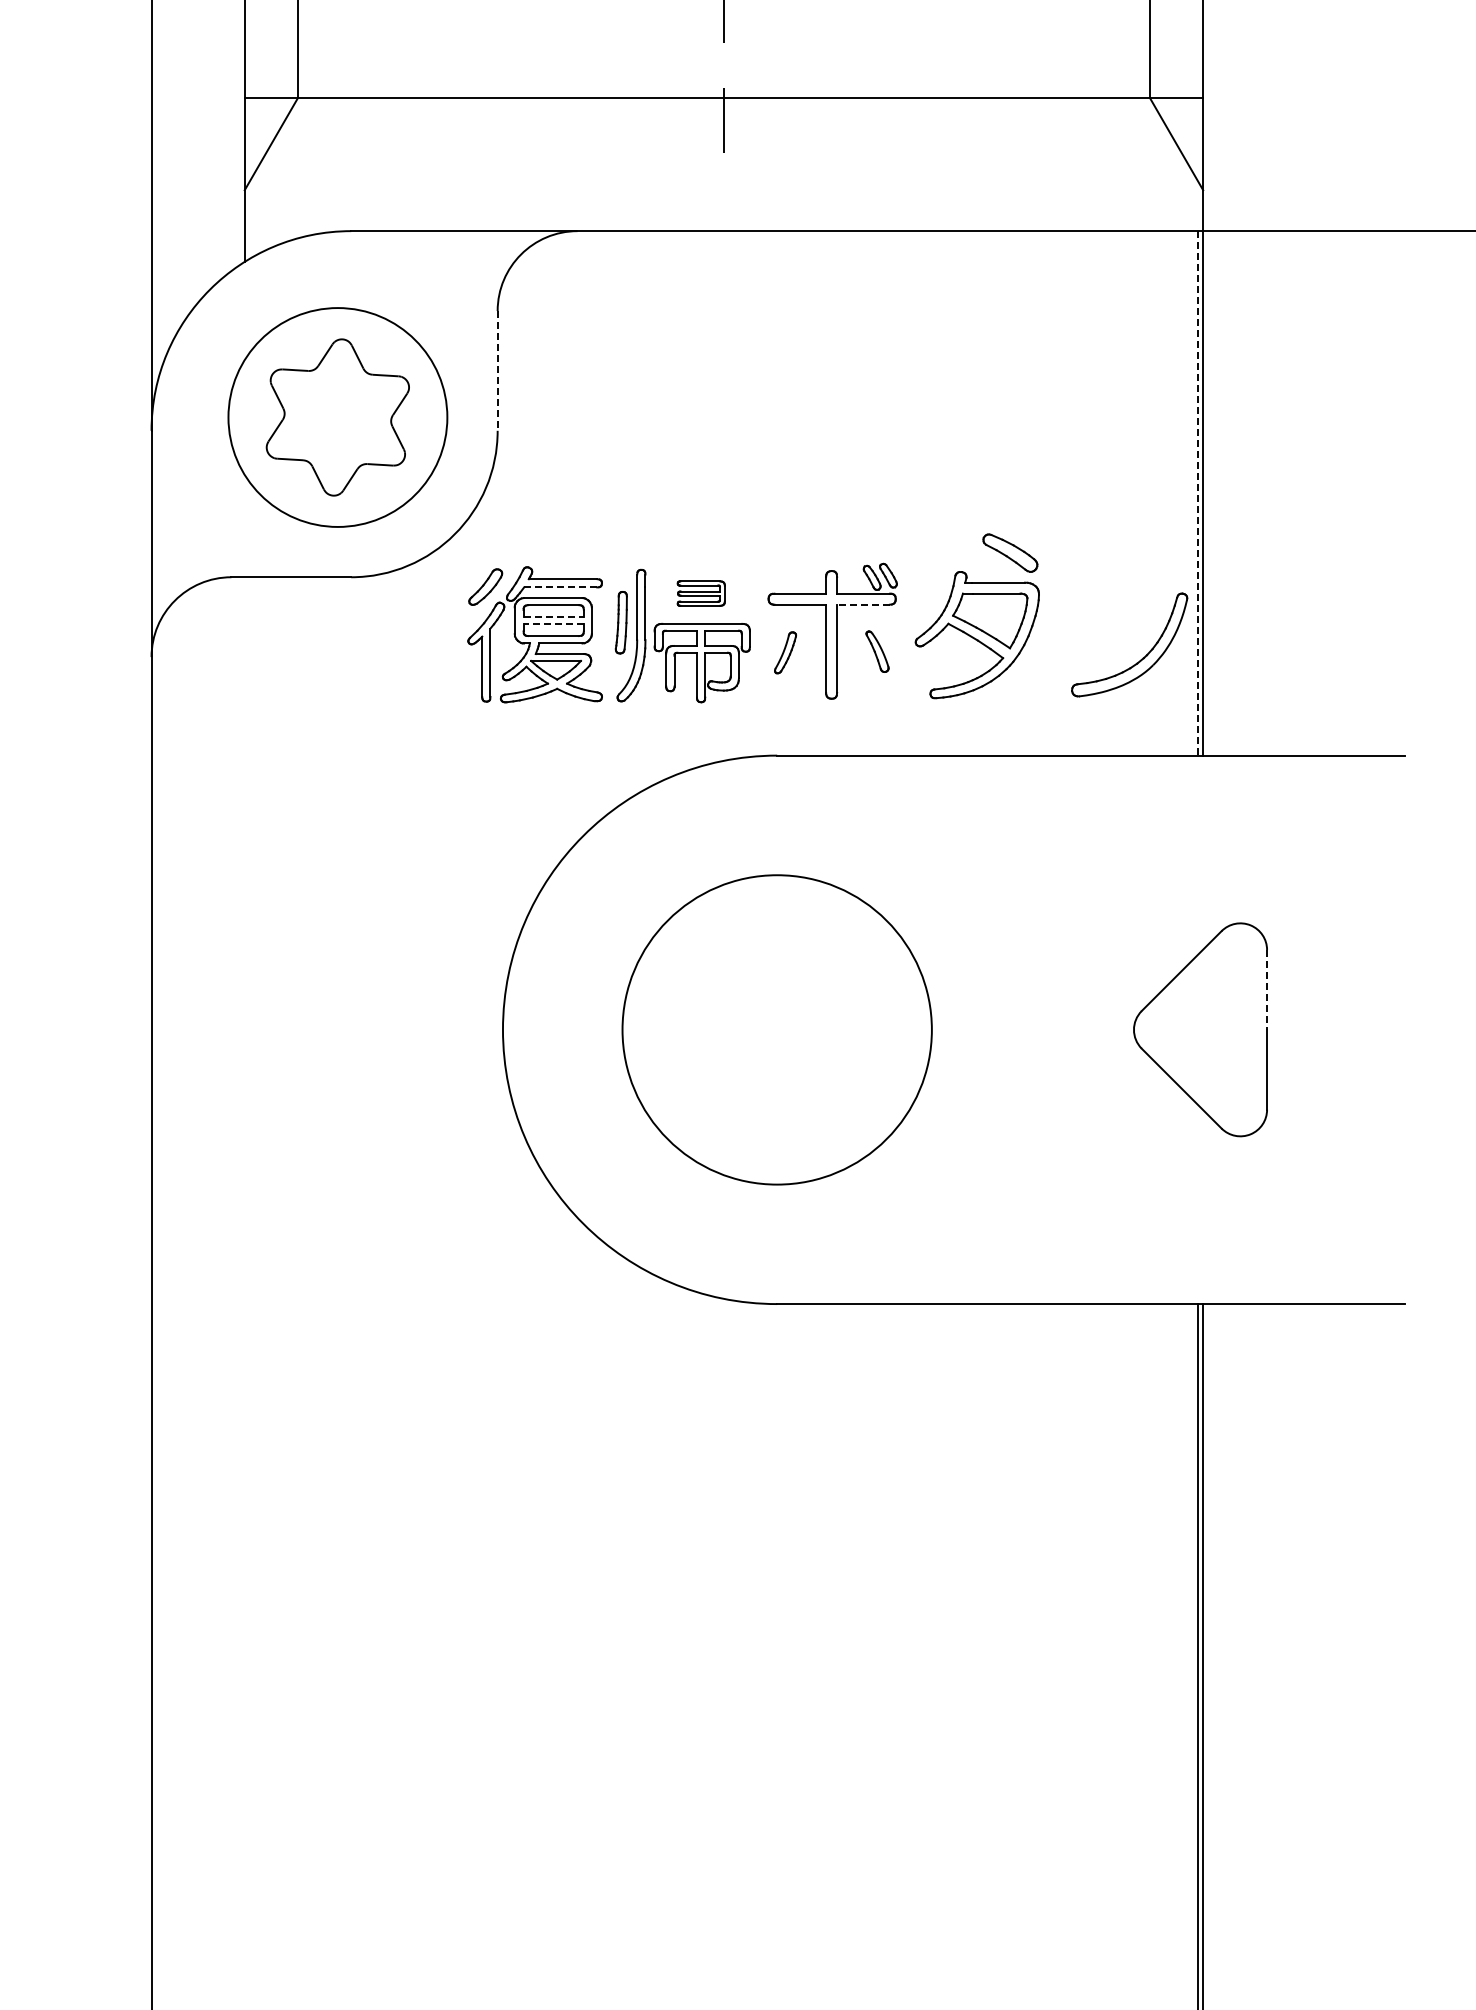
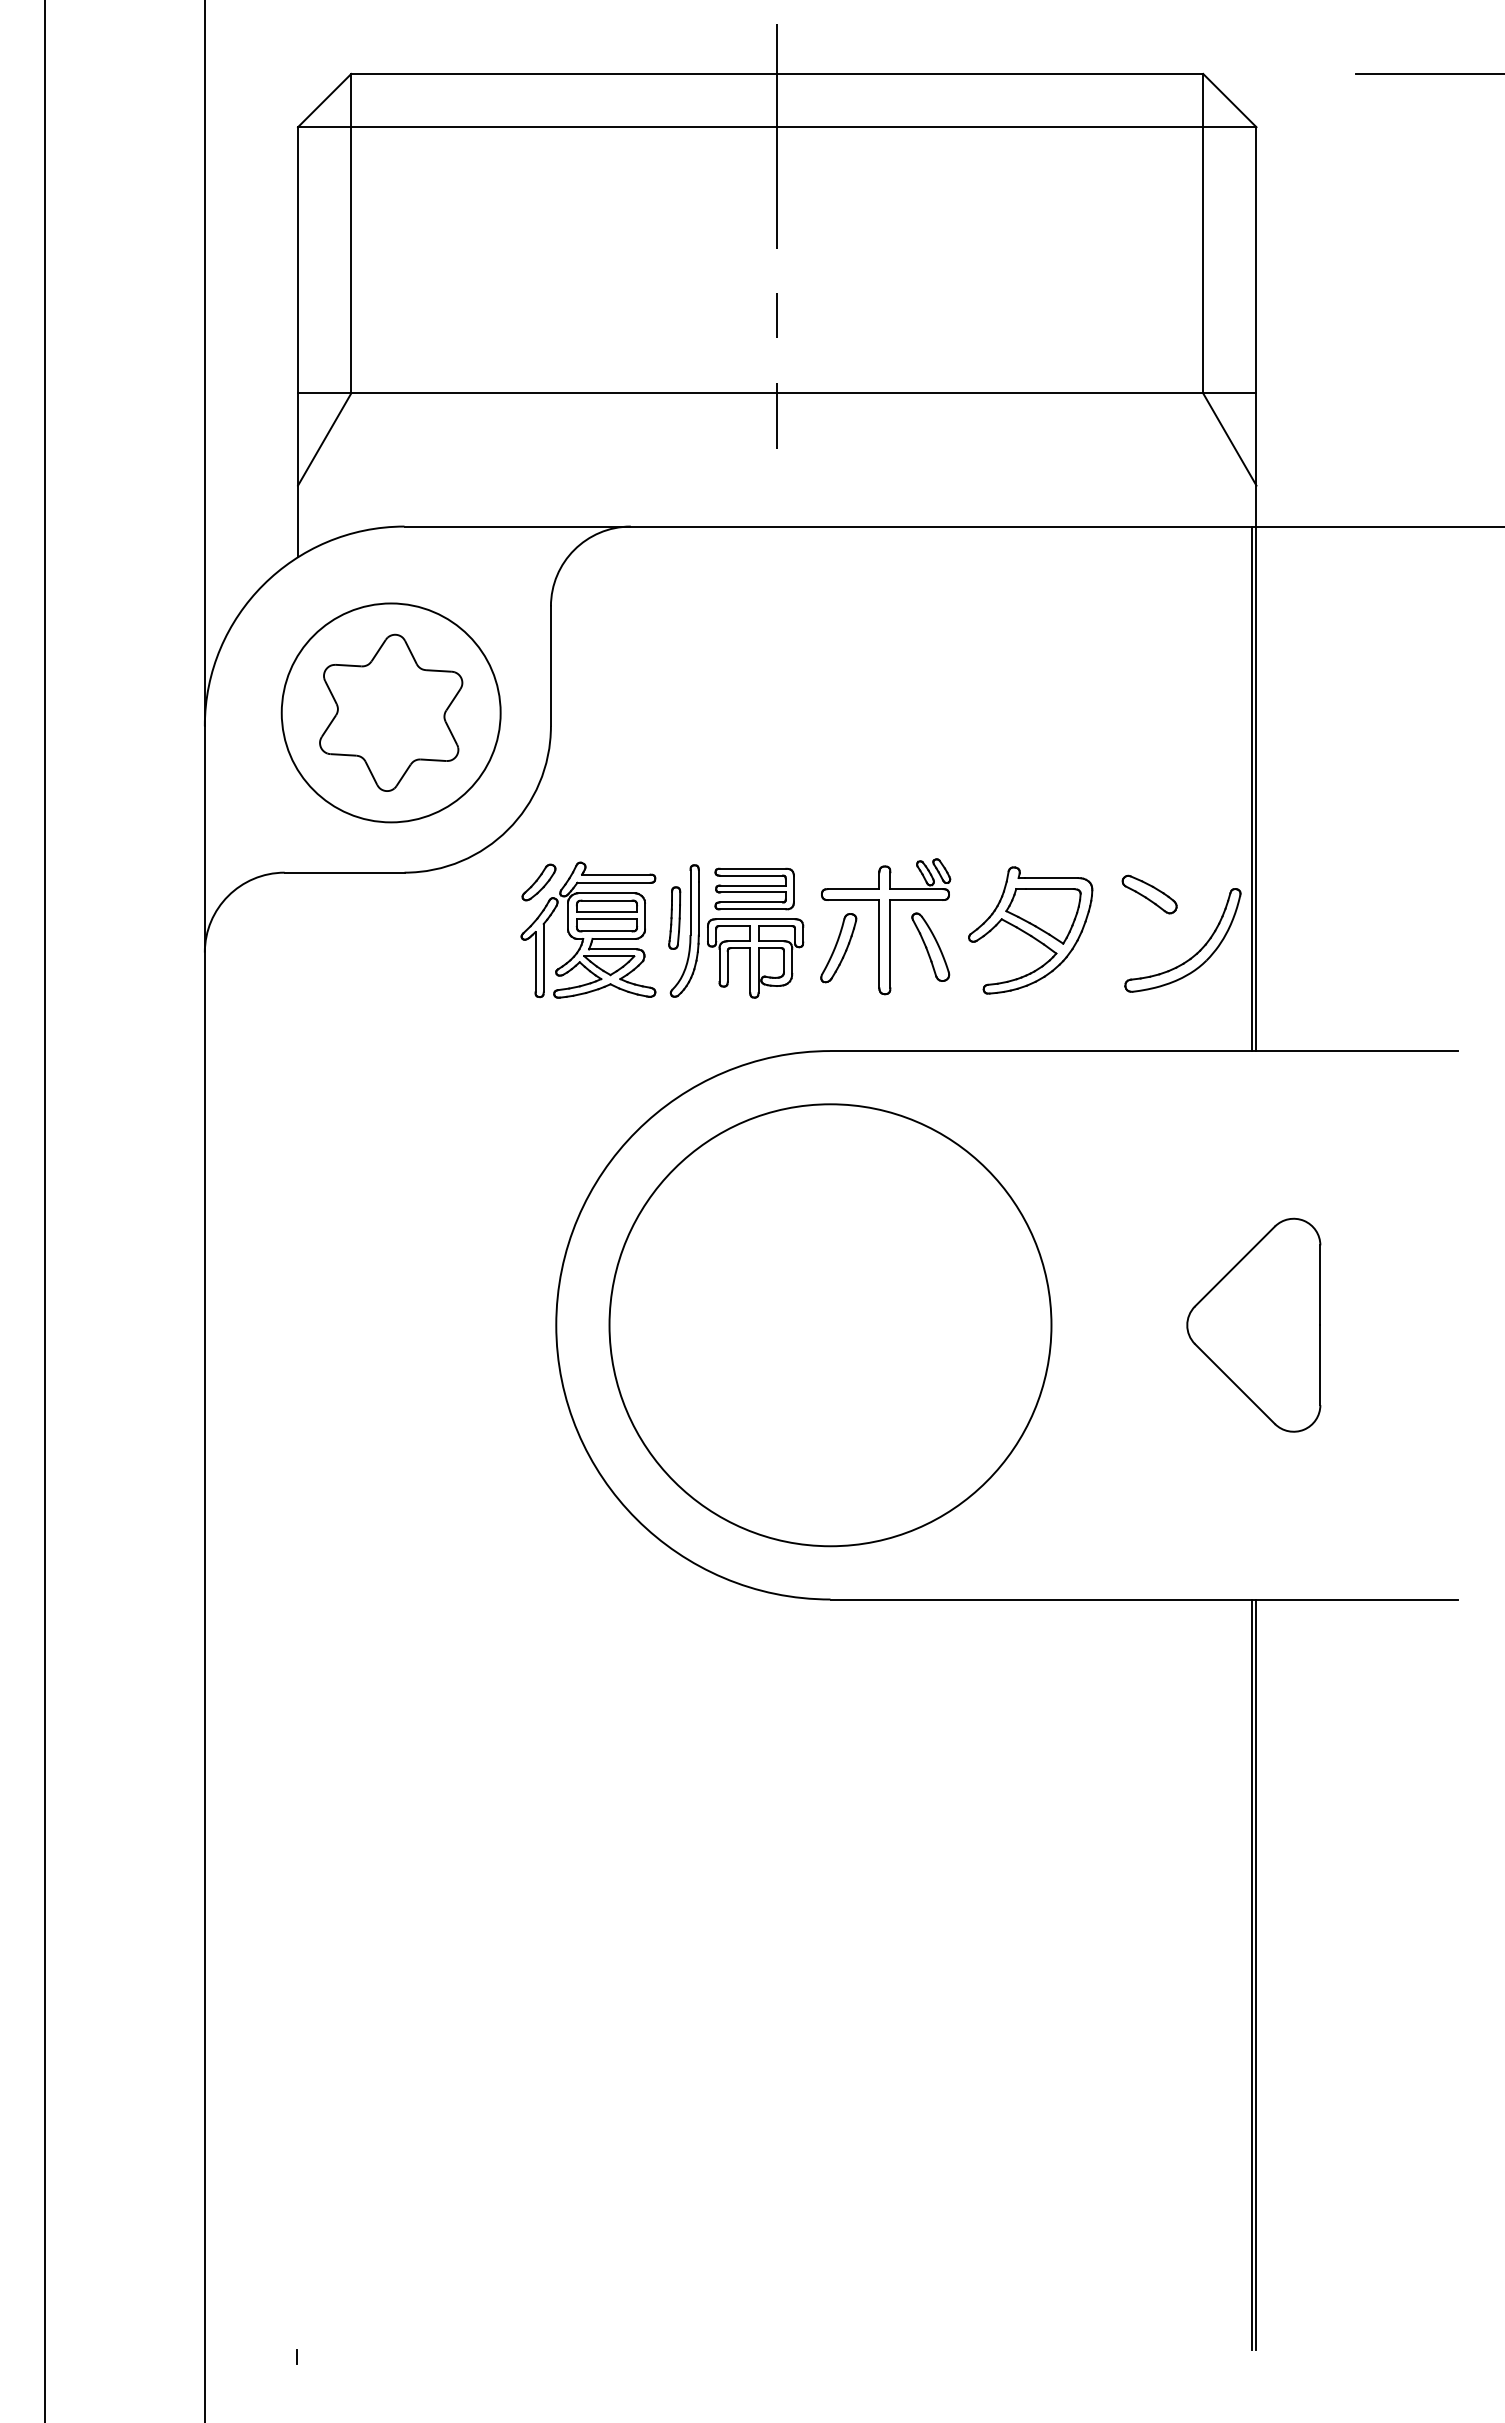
line: (497, 371) -> (550, 666), dashed -> solid
line: (1198, 494) -> (1251, 789), dashed -> solid
part: (1010, 553) -> (1149, 894), moved
line: (561, 587) -> (614, 882), dashed -> solid
part: (701, 593) -> (754, 888), size x1.67
line: (863, 605) -> (916, 900), dashed -> solid
line: (554, 617) -> (607, 912), dashed -> solid
line: (553, 624) -> (606, 919), dashed -> solid
part: (877, 651) -> (930, 946), size x1.67
part: (785, 653) -> (838, 948), size x1.67
line: (1267, 990) -> (1320, 1285), dashed -> solid
circle: (777, 1030) -> (830, 1325), size x1.43

